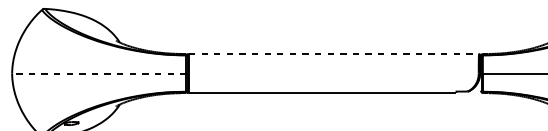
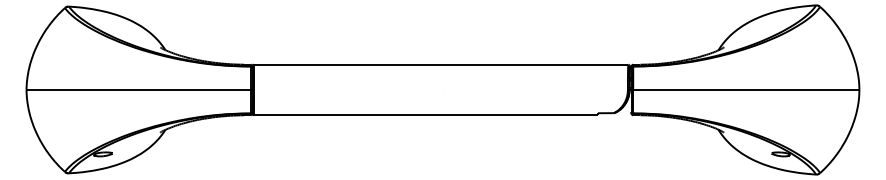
line: (334, 53) -> (441, 64), dashed -> solid
line: (99, 73) -> (138, 89), dashed -> solid

